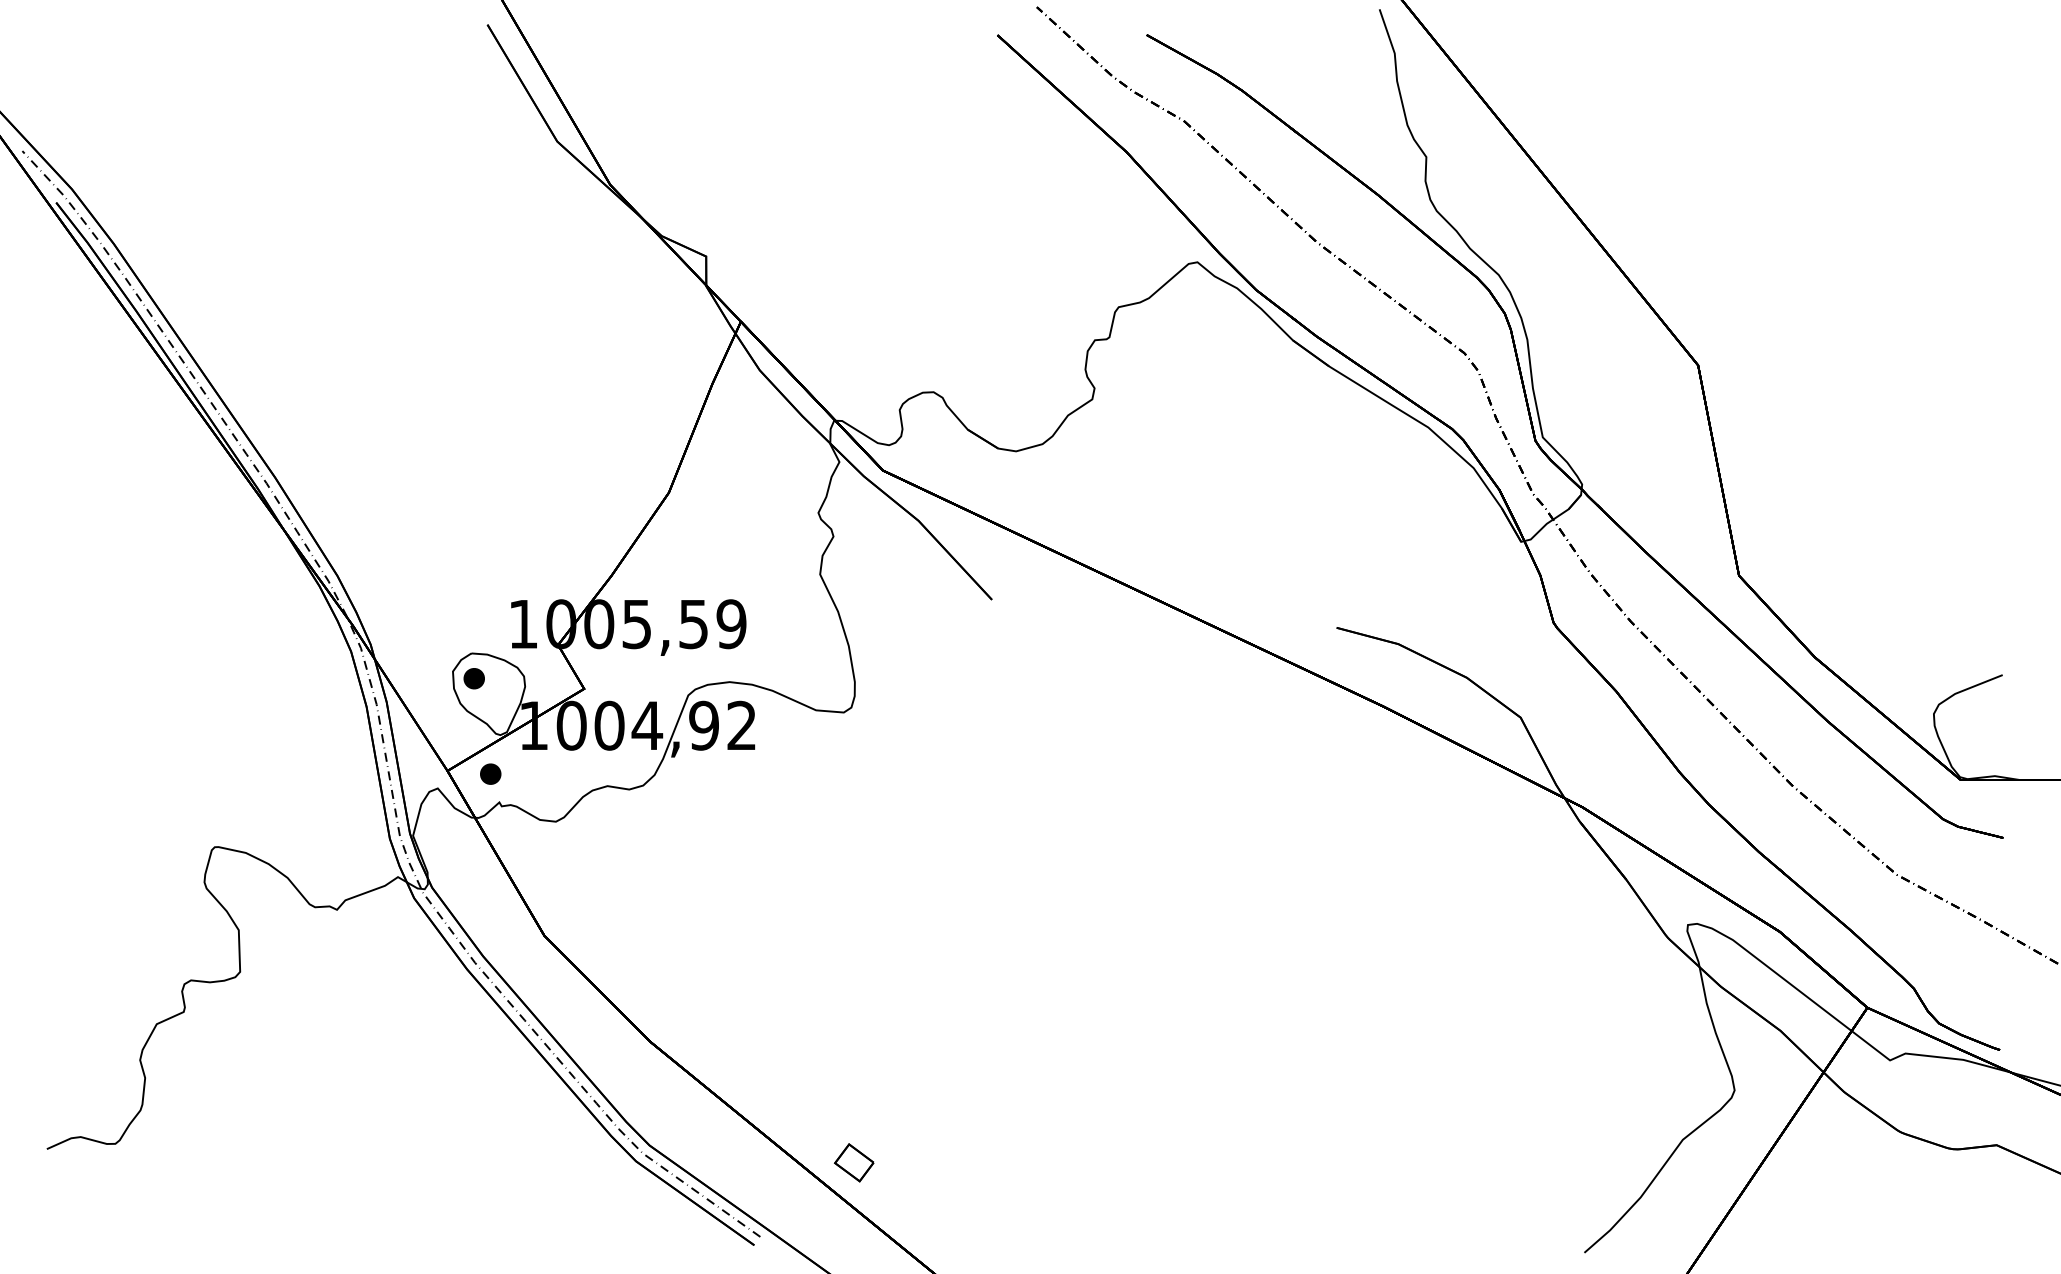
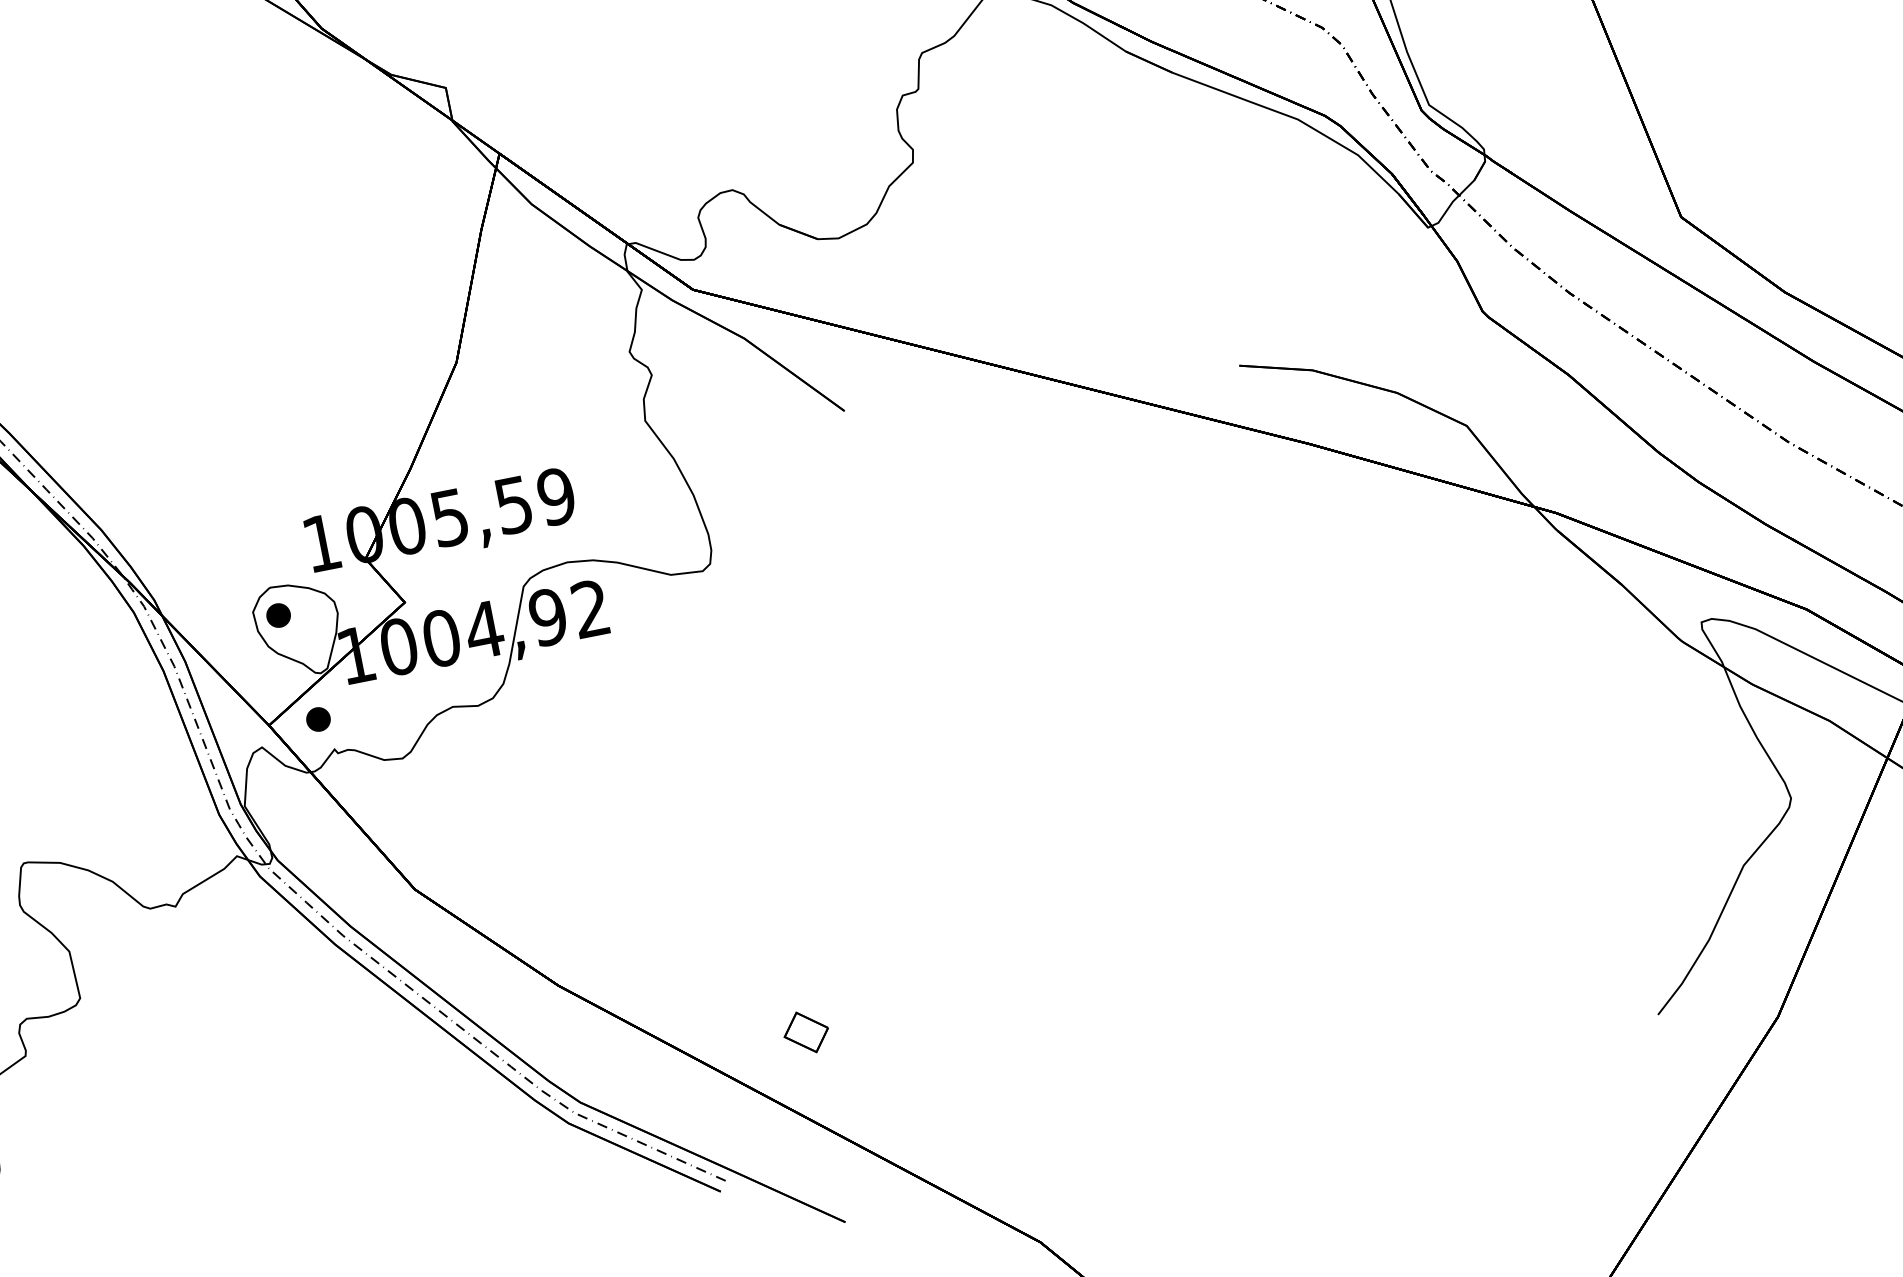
part: (854, 1162) -> (806, 1032), moved

